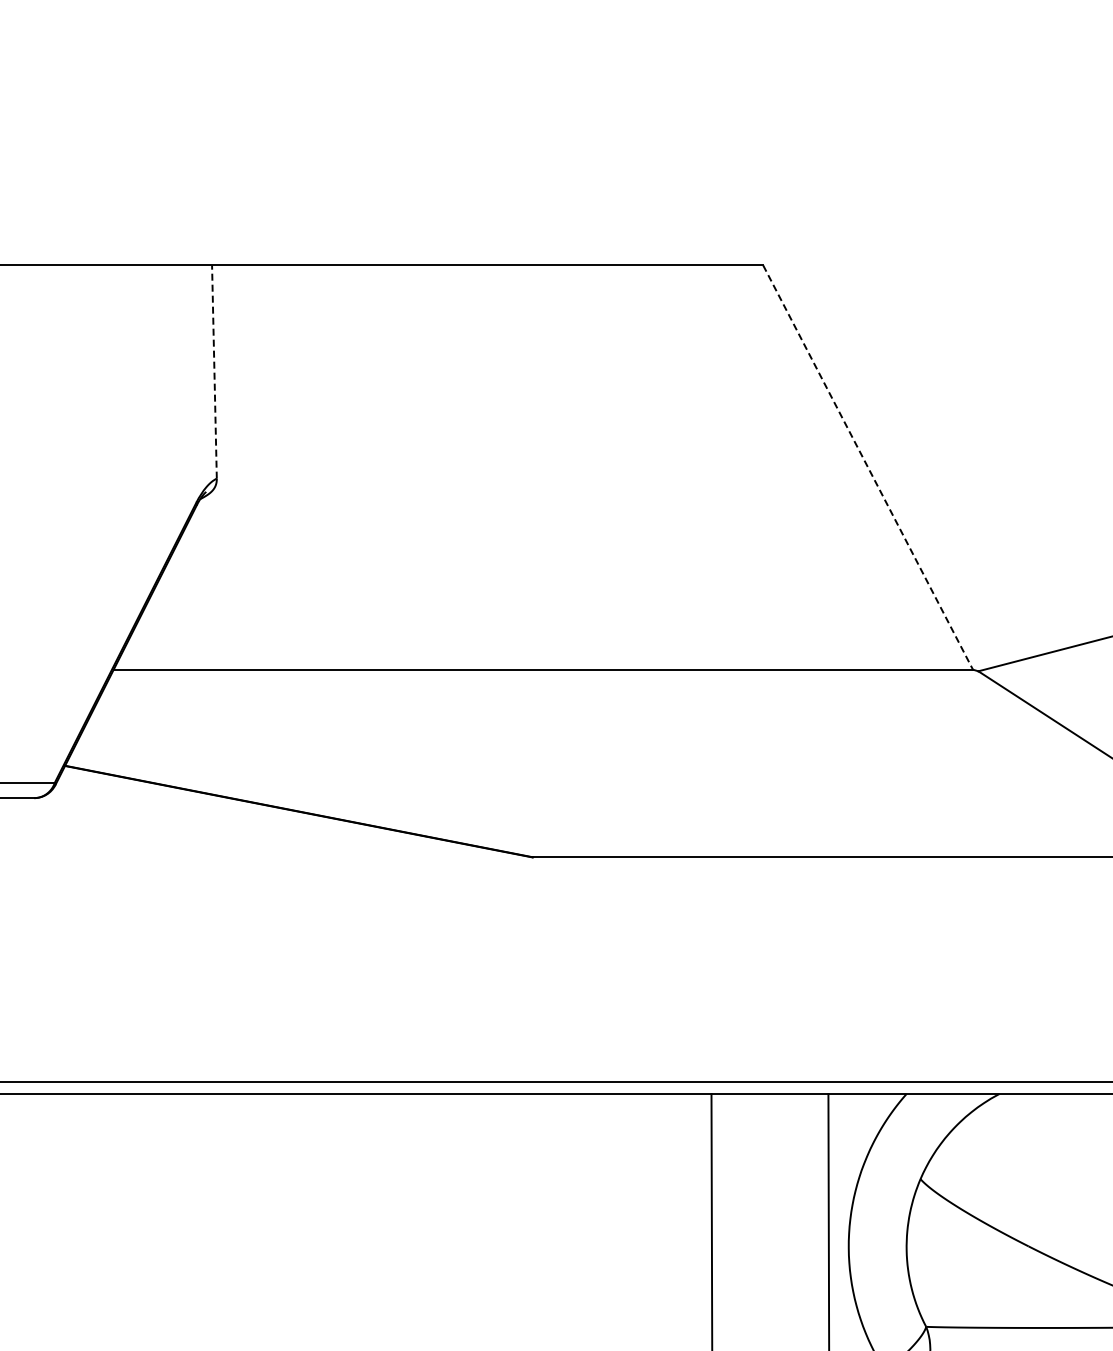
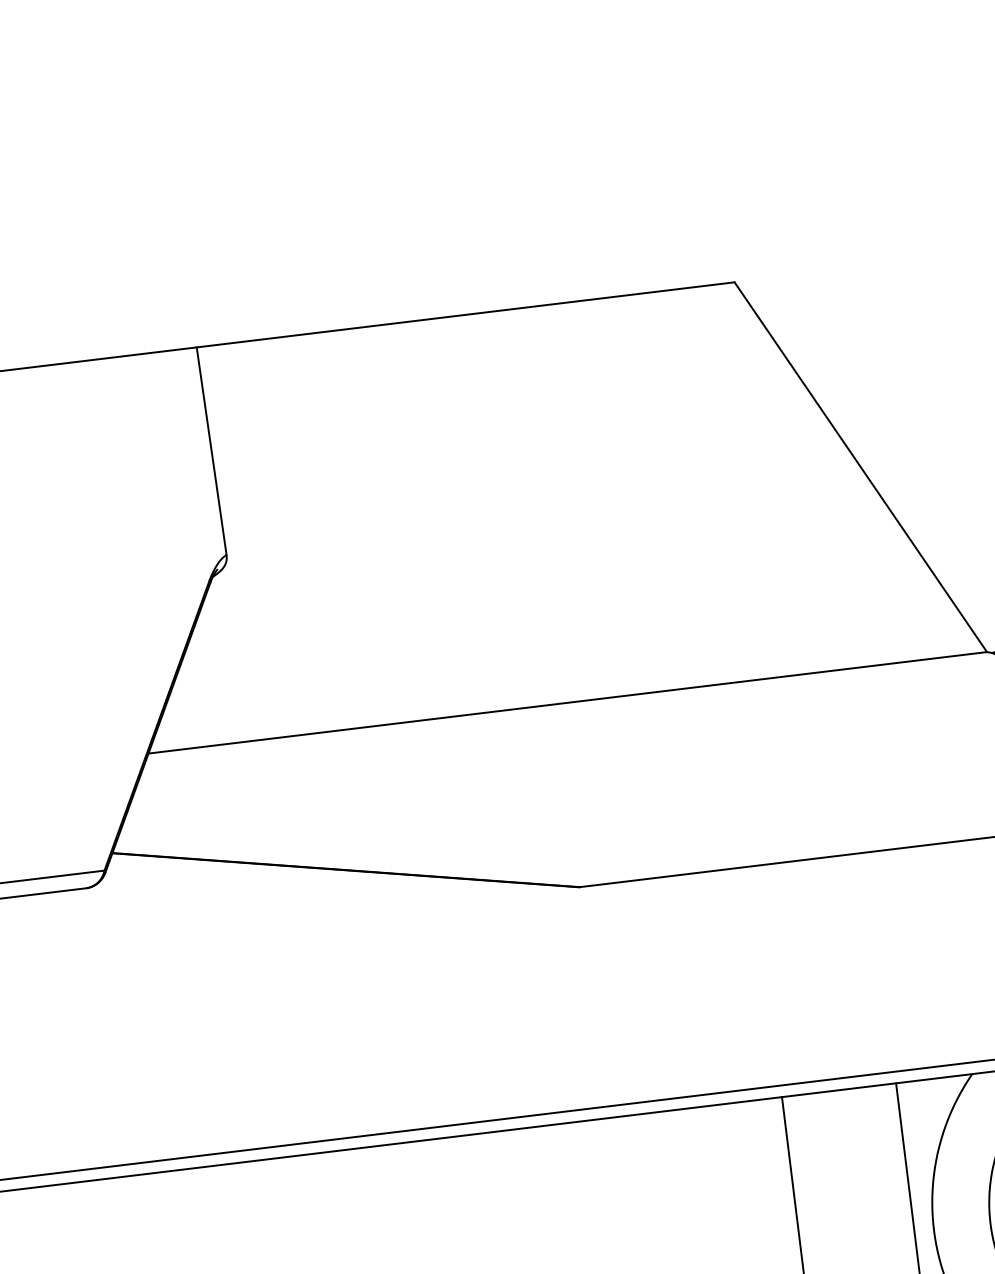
line: (214, 372) -> (211, 451), dashed -> solid
line: (868, 467) -> (861, 467), dashed -> solid

